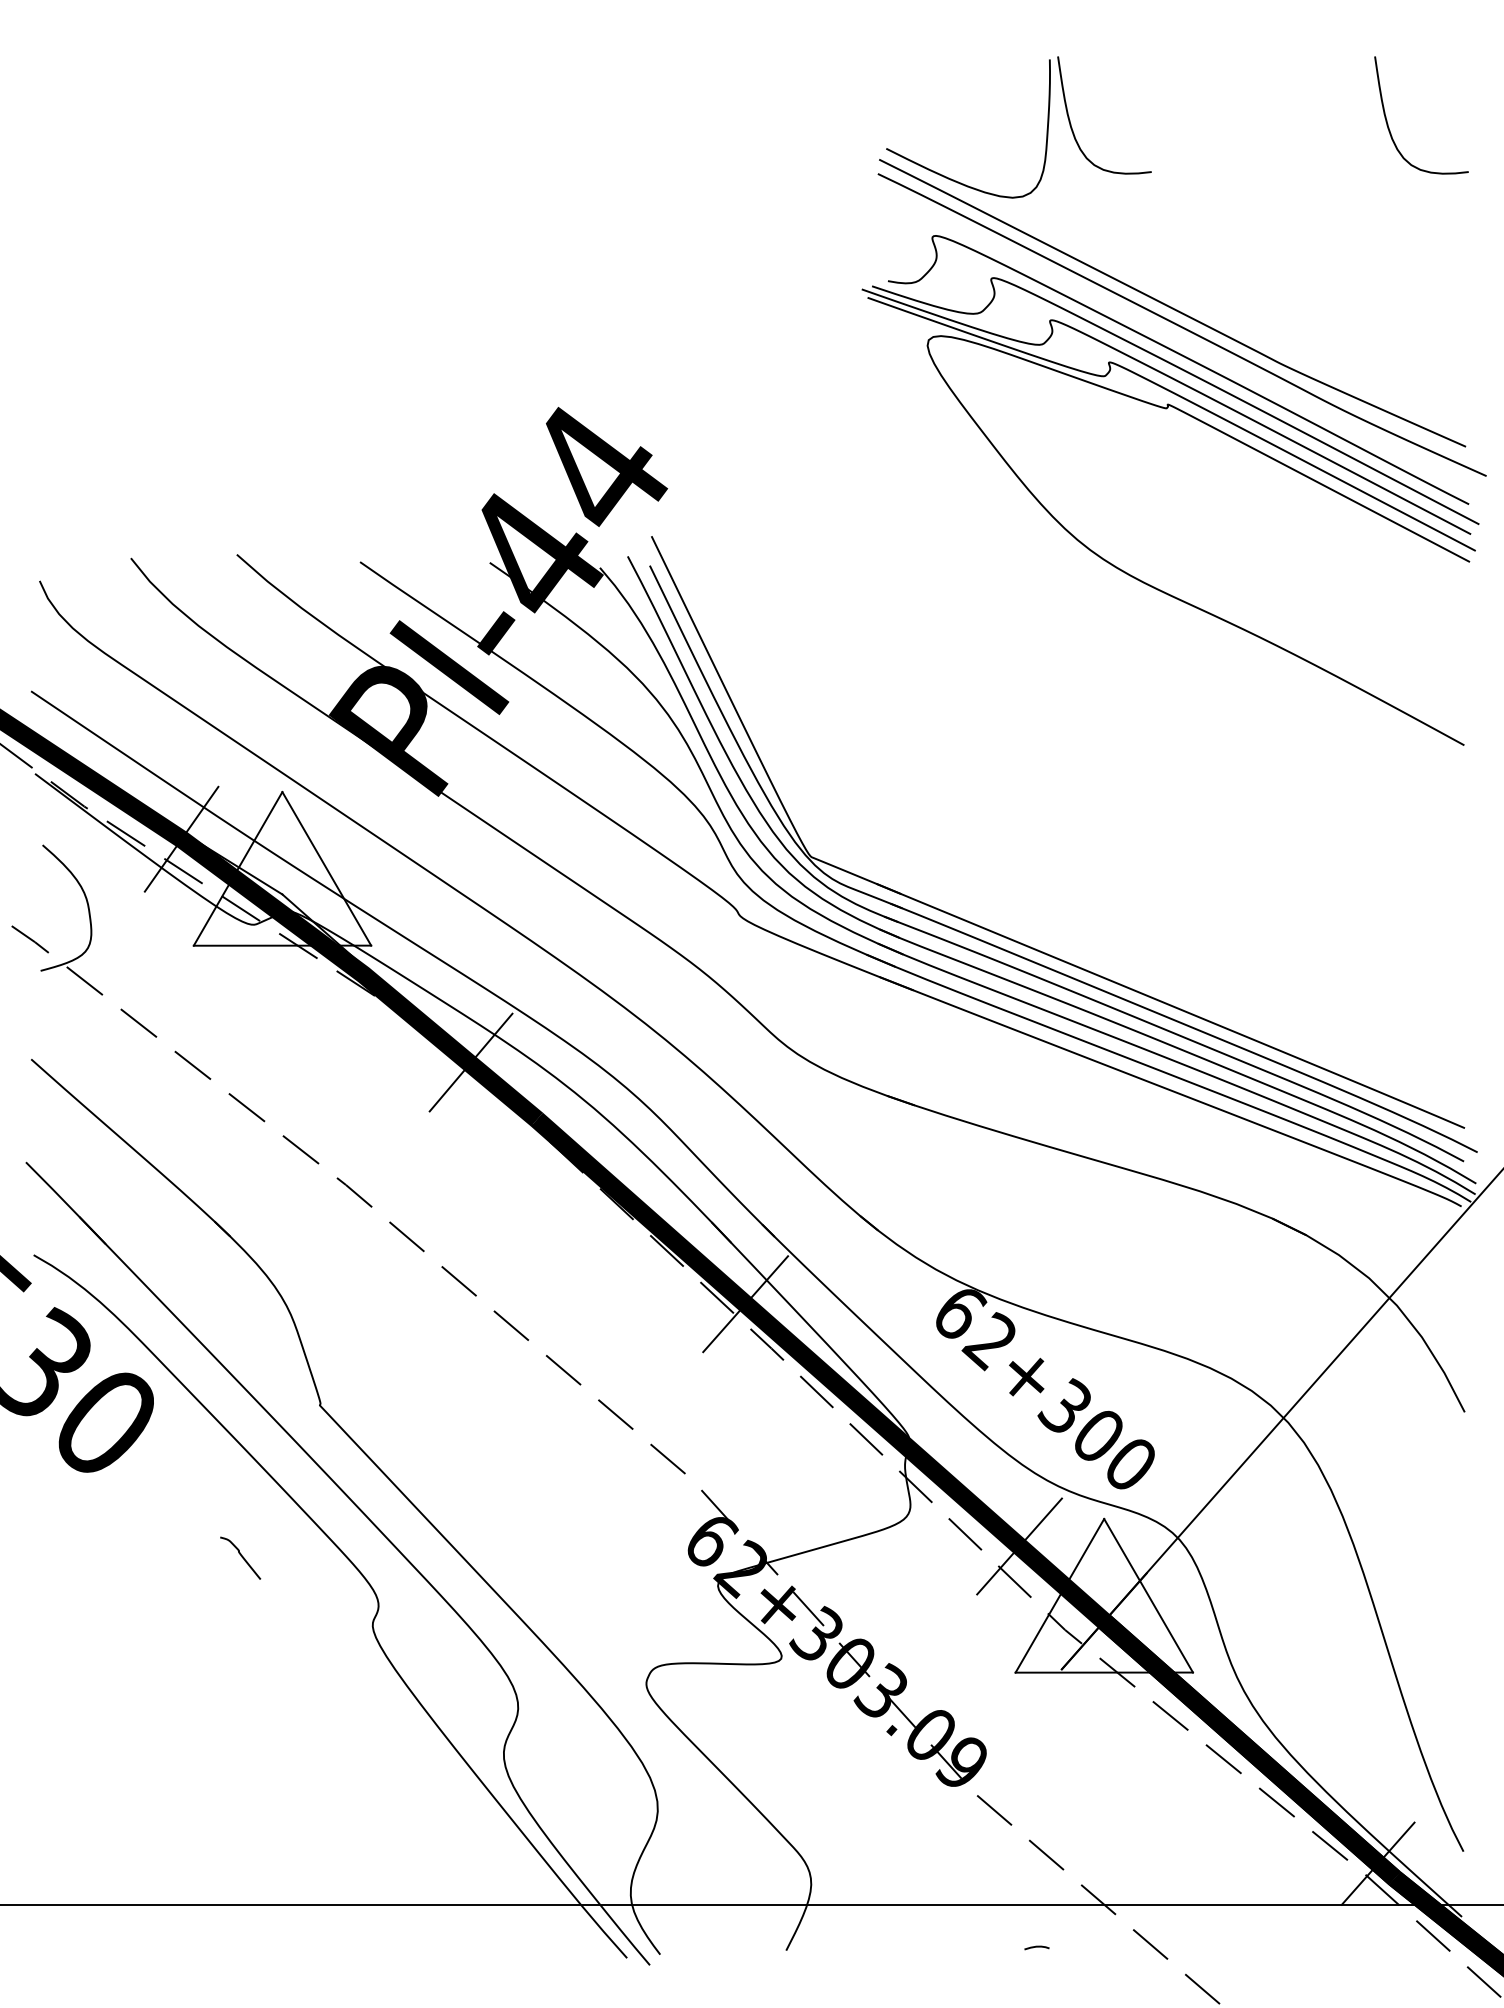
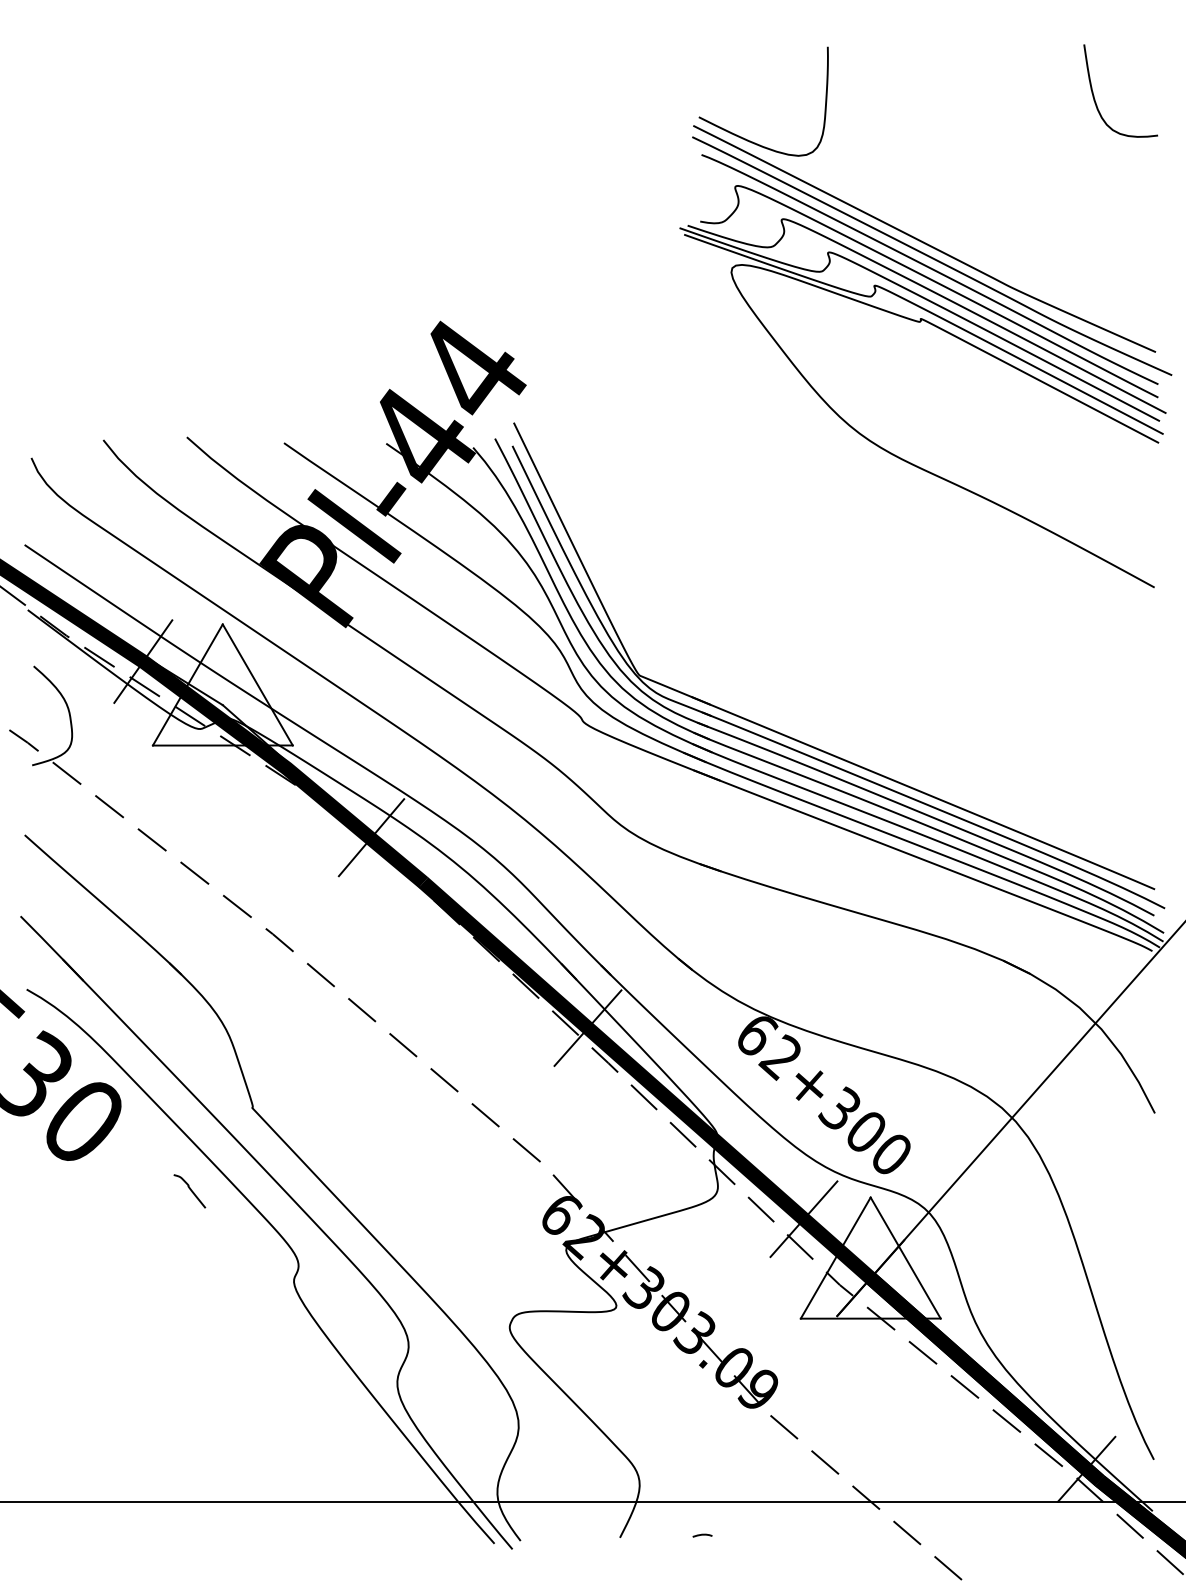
curve: (1071, 123) -> (844, 97), removed
curve: (1179, 341) -> (930, 269), added
curve: (241, 1557) -> (190, 1190), moved
curve: (1036, 1947) -> (702, 1535), moved

